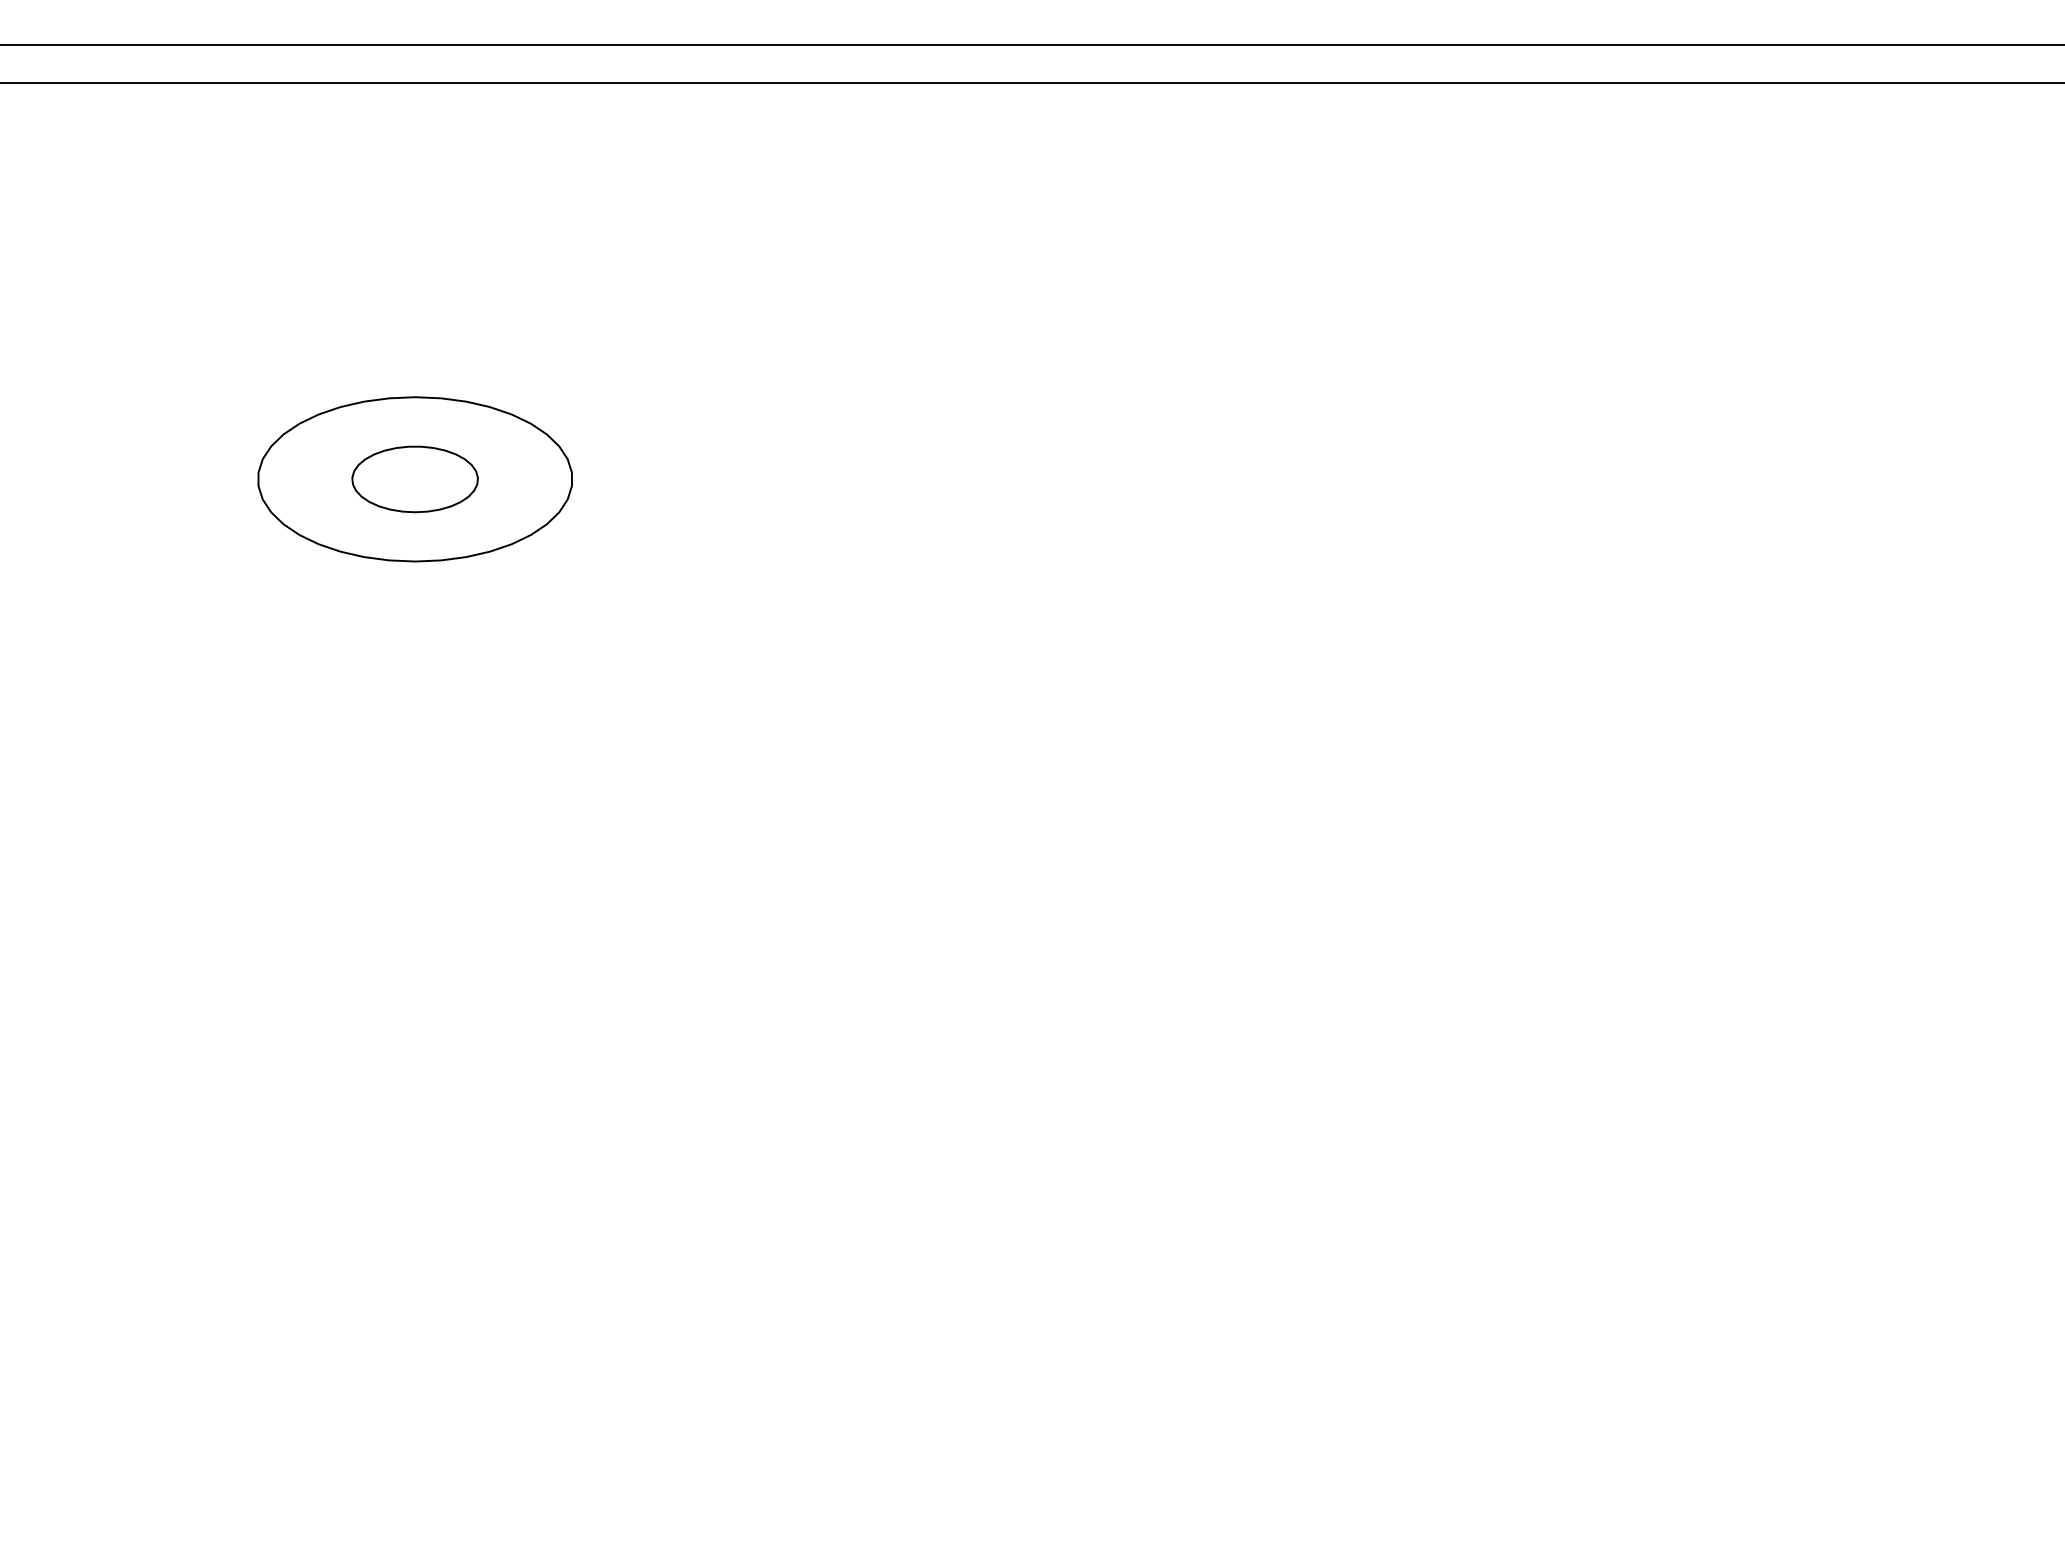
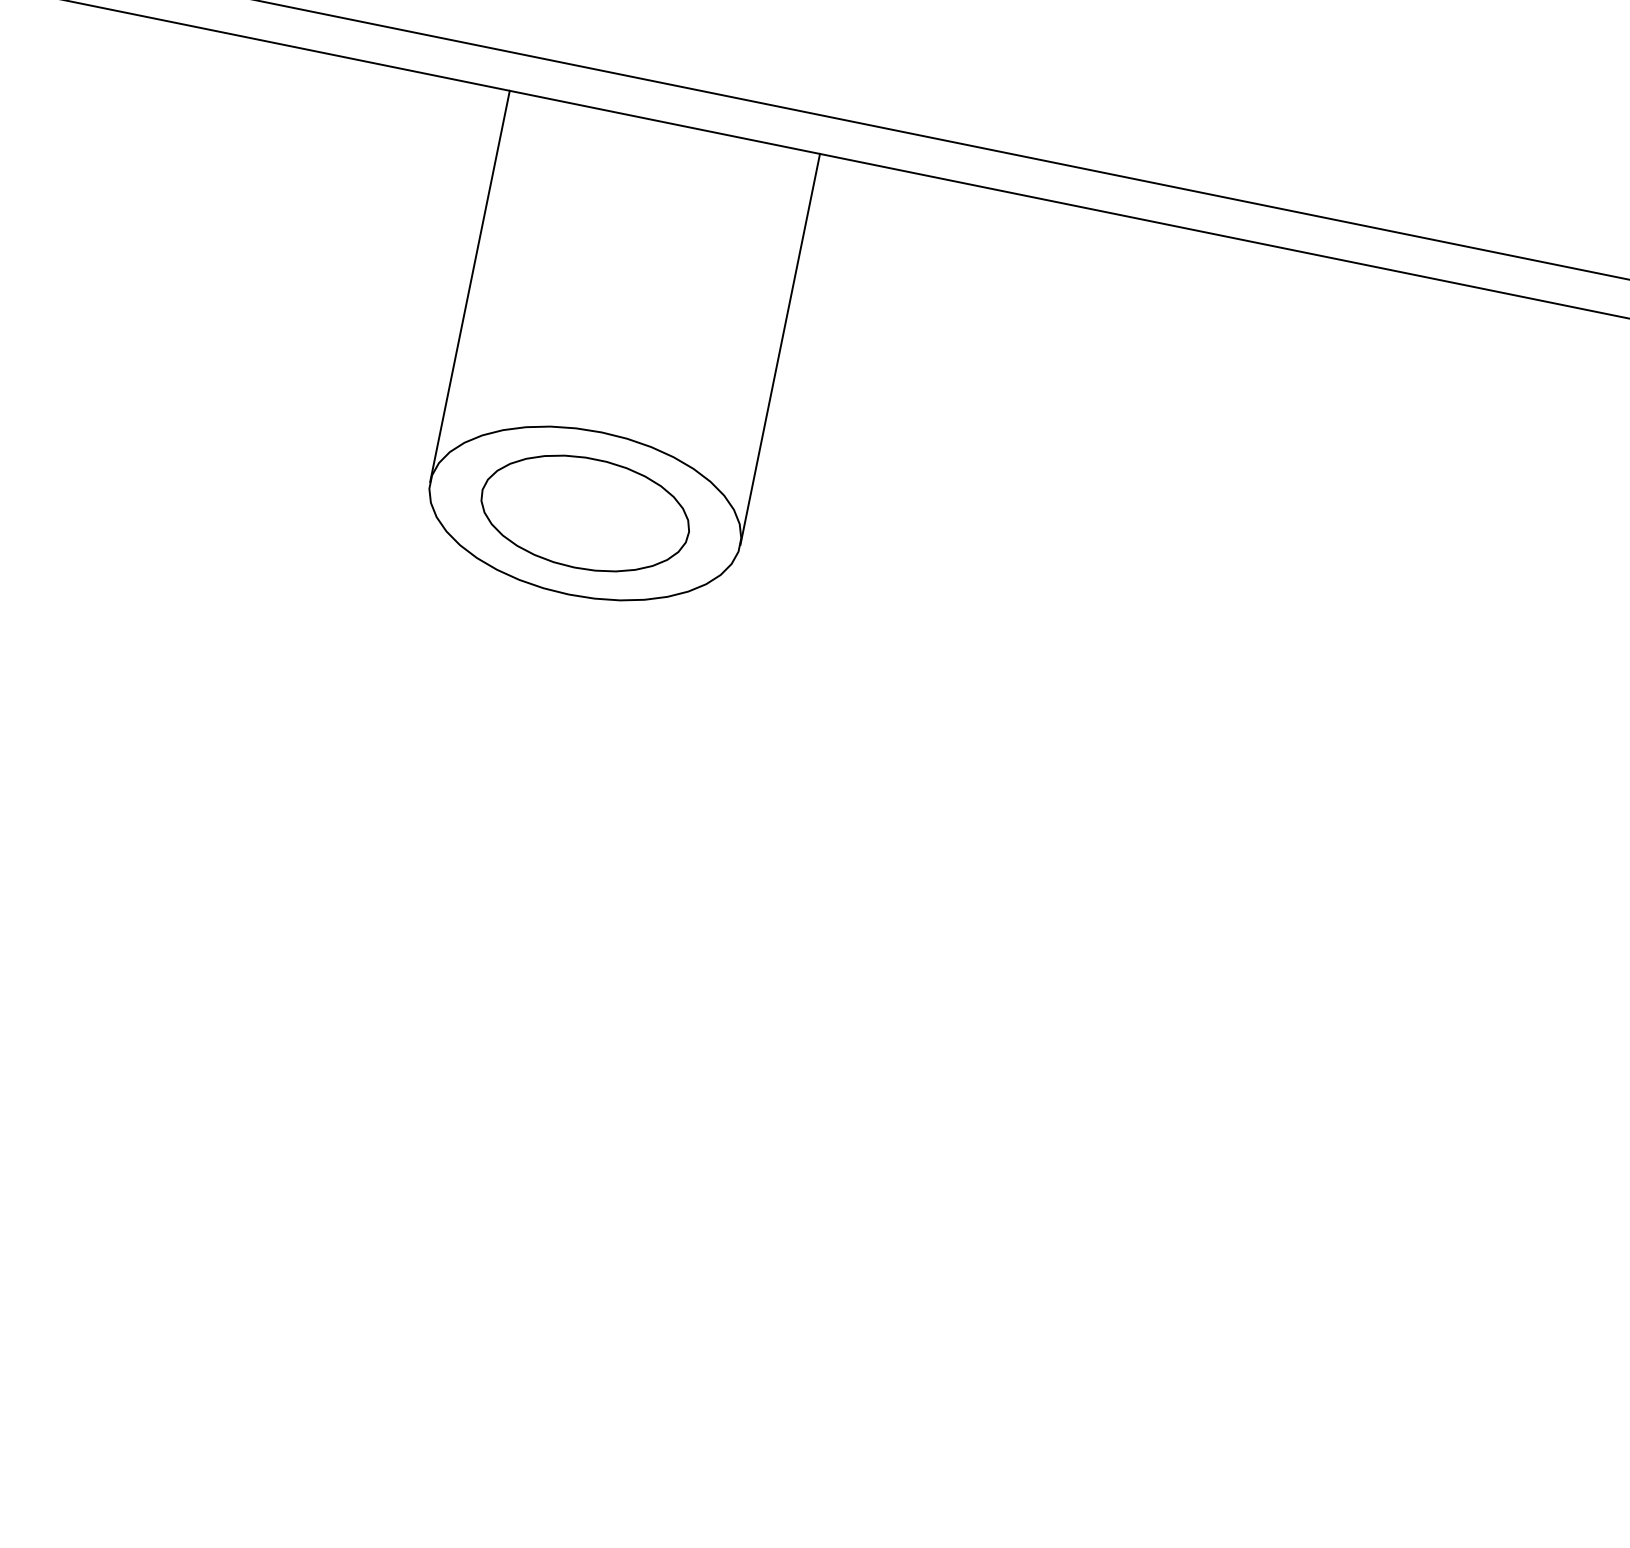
line: (257, 280) -> (469, 285), added
line: (572, 280) -> (780, 348), added
part: (414, 479) -> (584, 513), size x1.67

